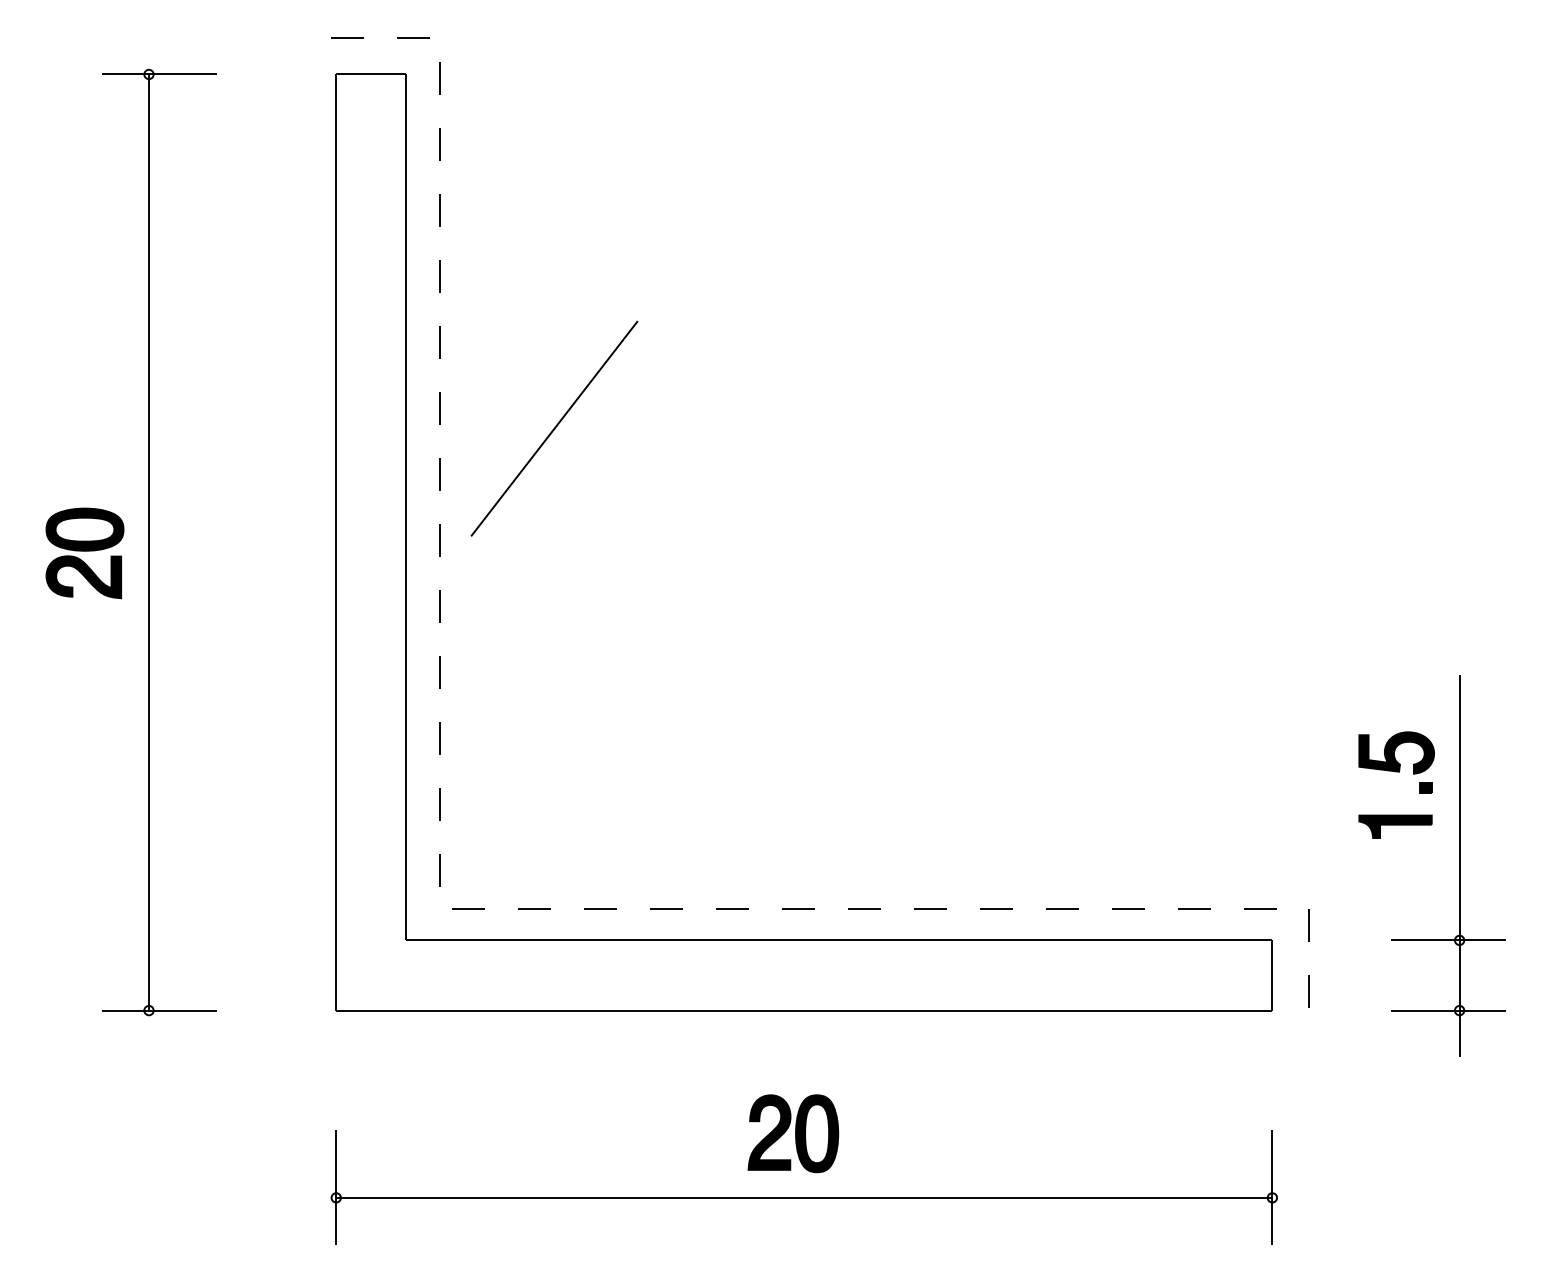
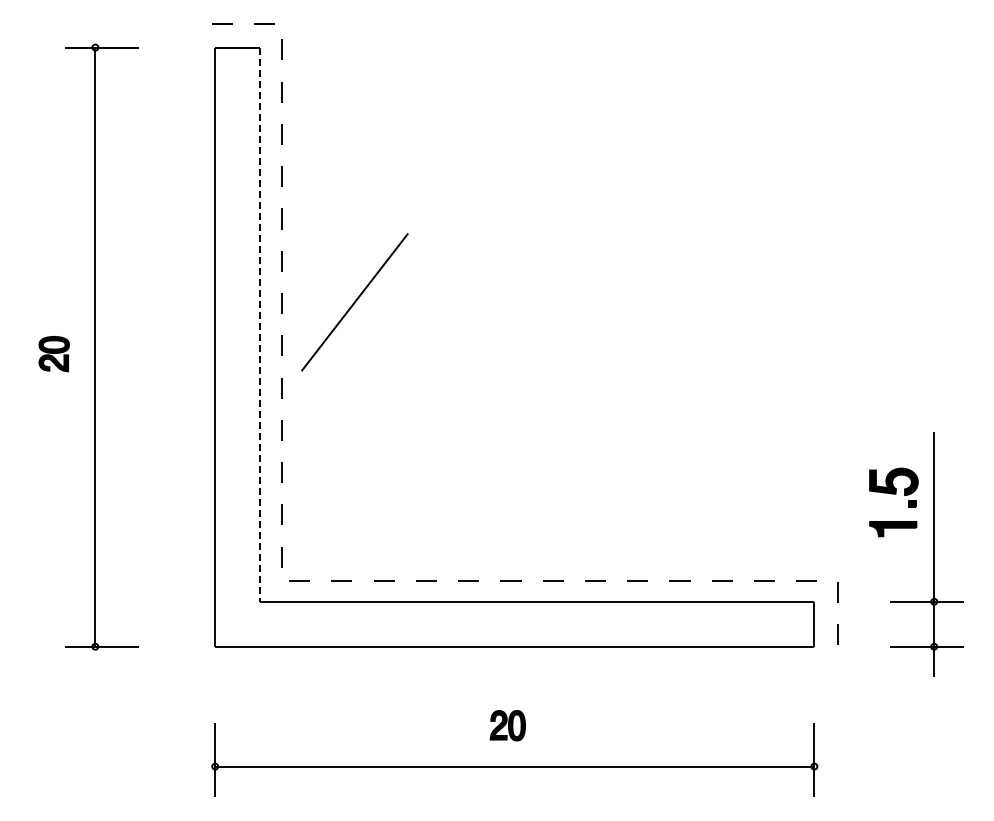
line: (553, 429) -> (354, 302), moved
line: (406, 508) -> (260, 325), solid -> dashed
part: (83, 552) -> (53, 353), size x0.6
part: (792, 1133) -> (507, 725), size x0.6

